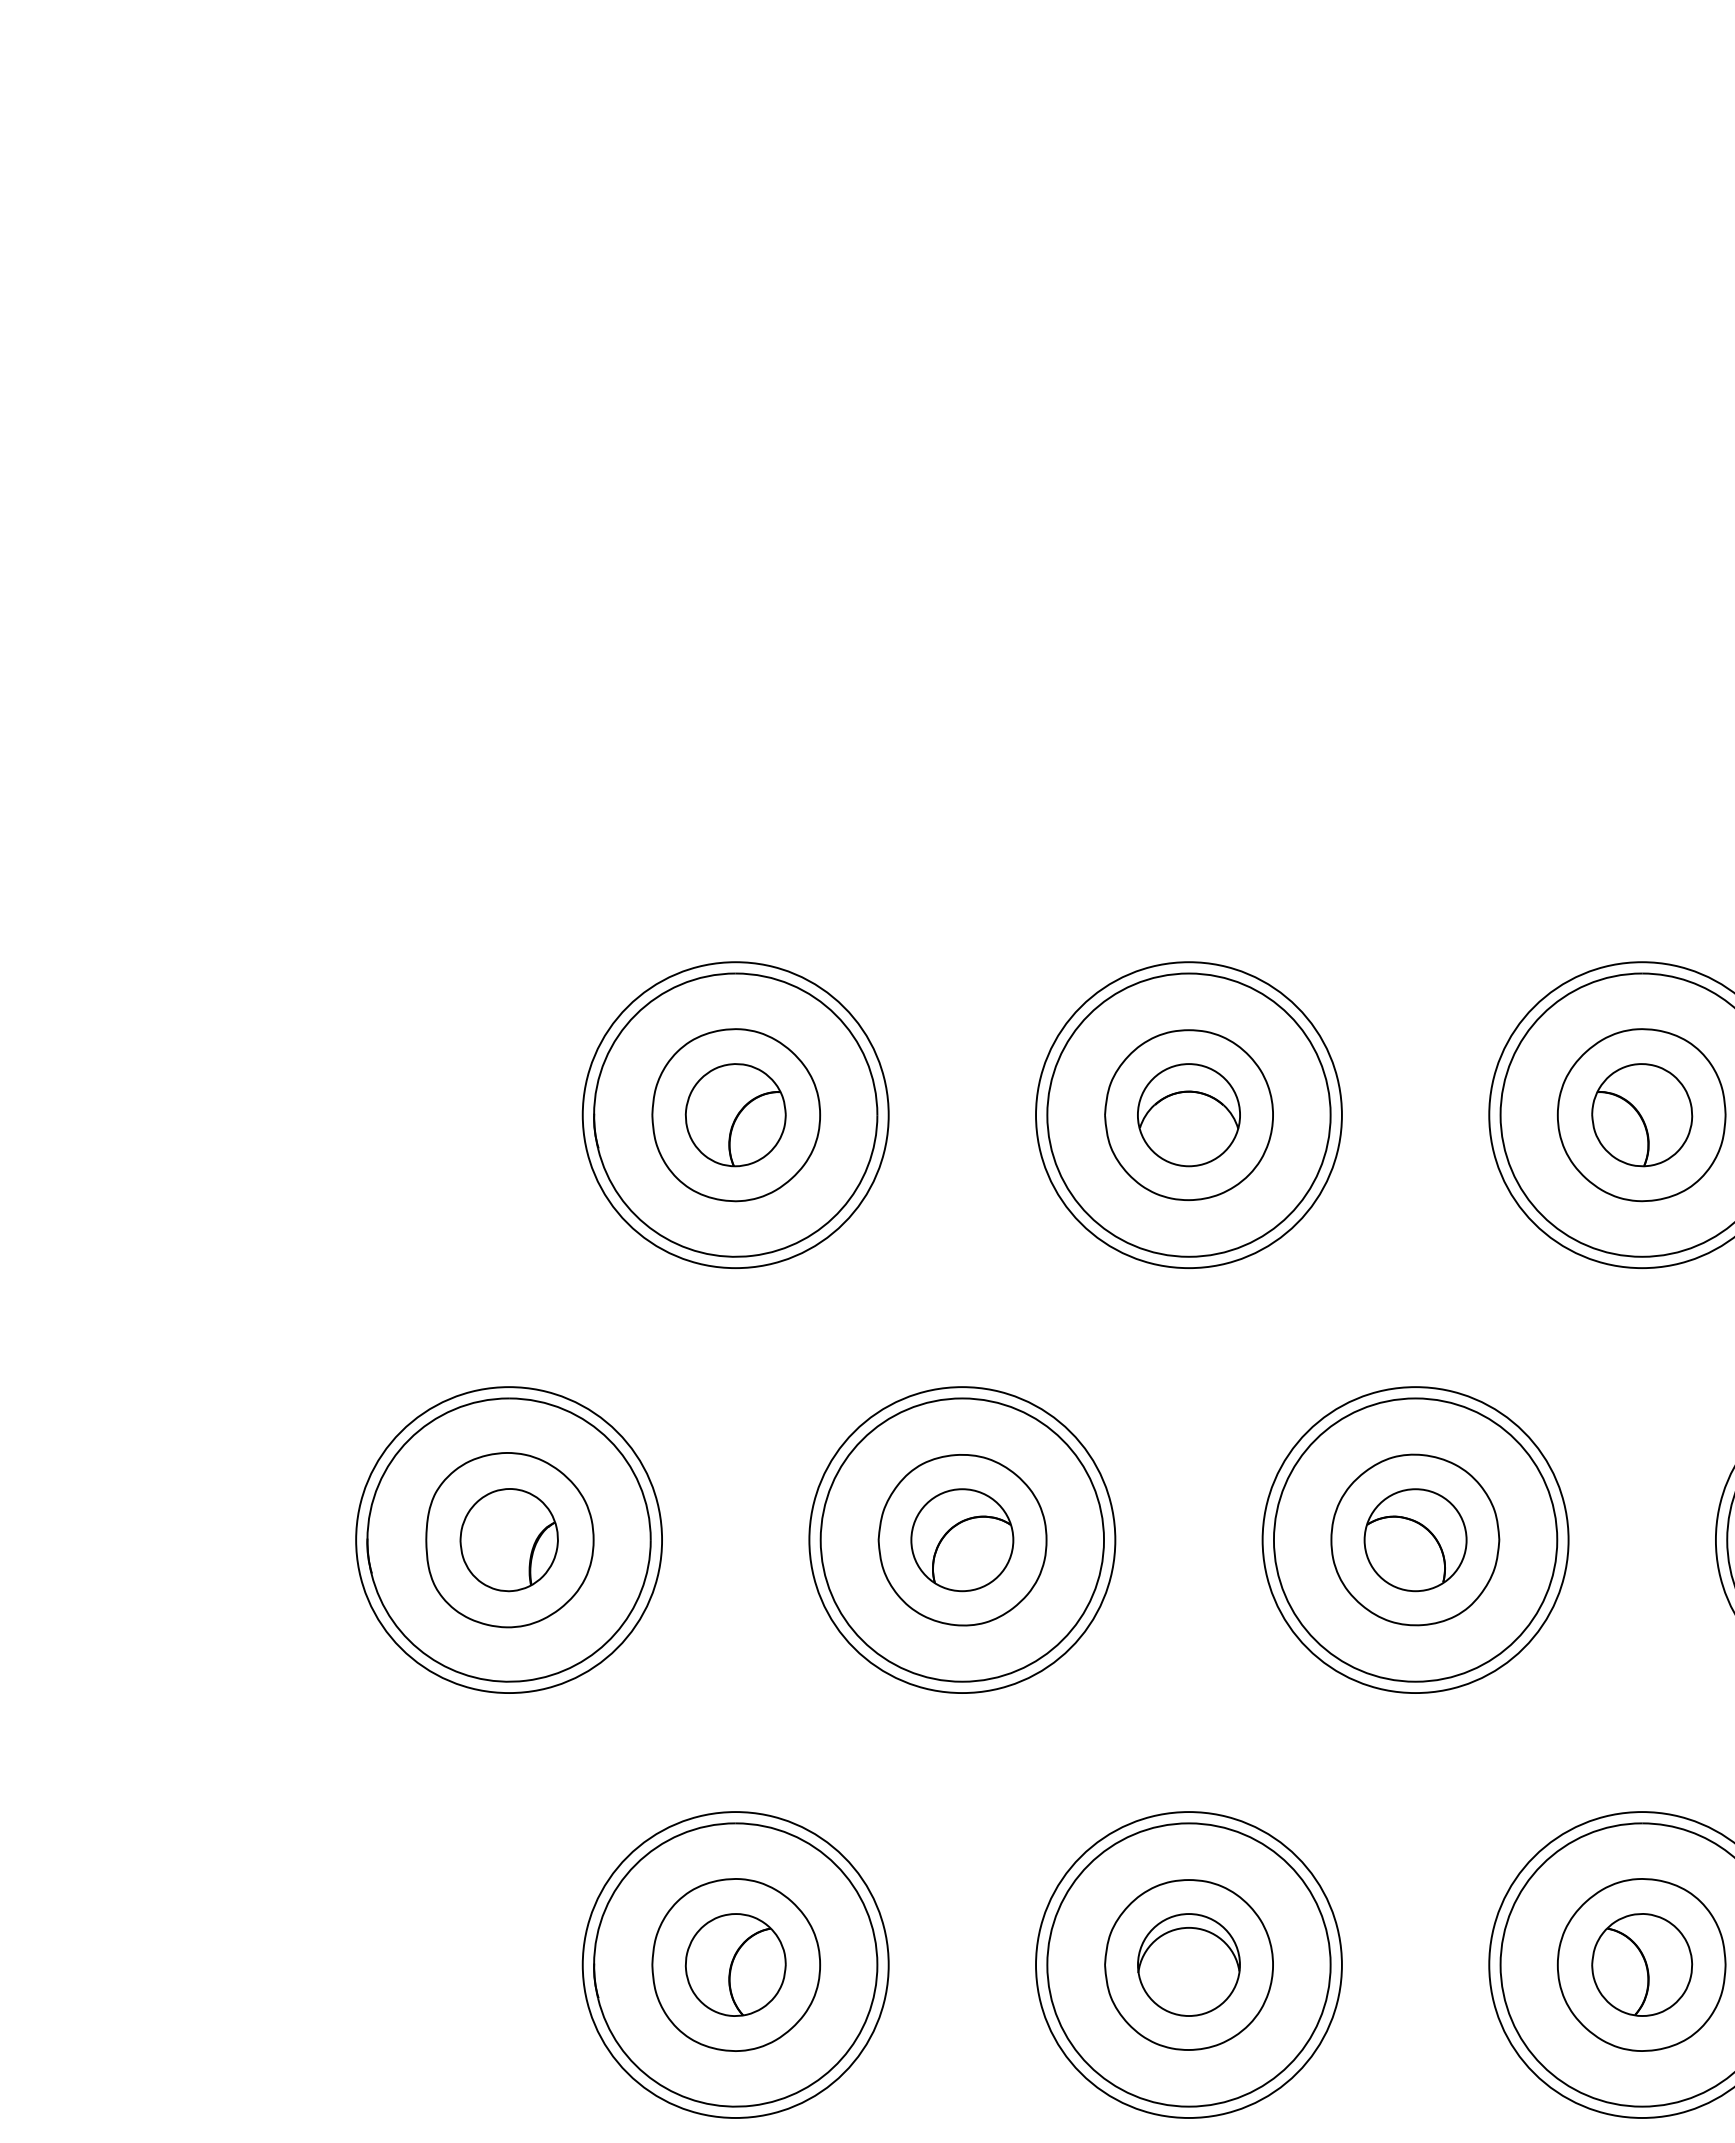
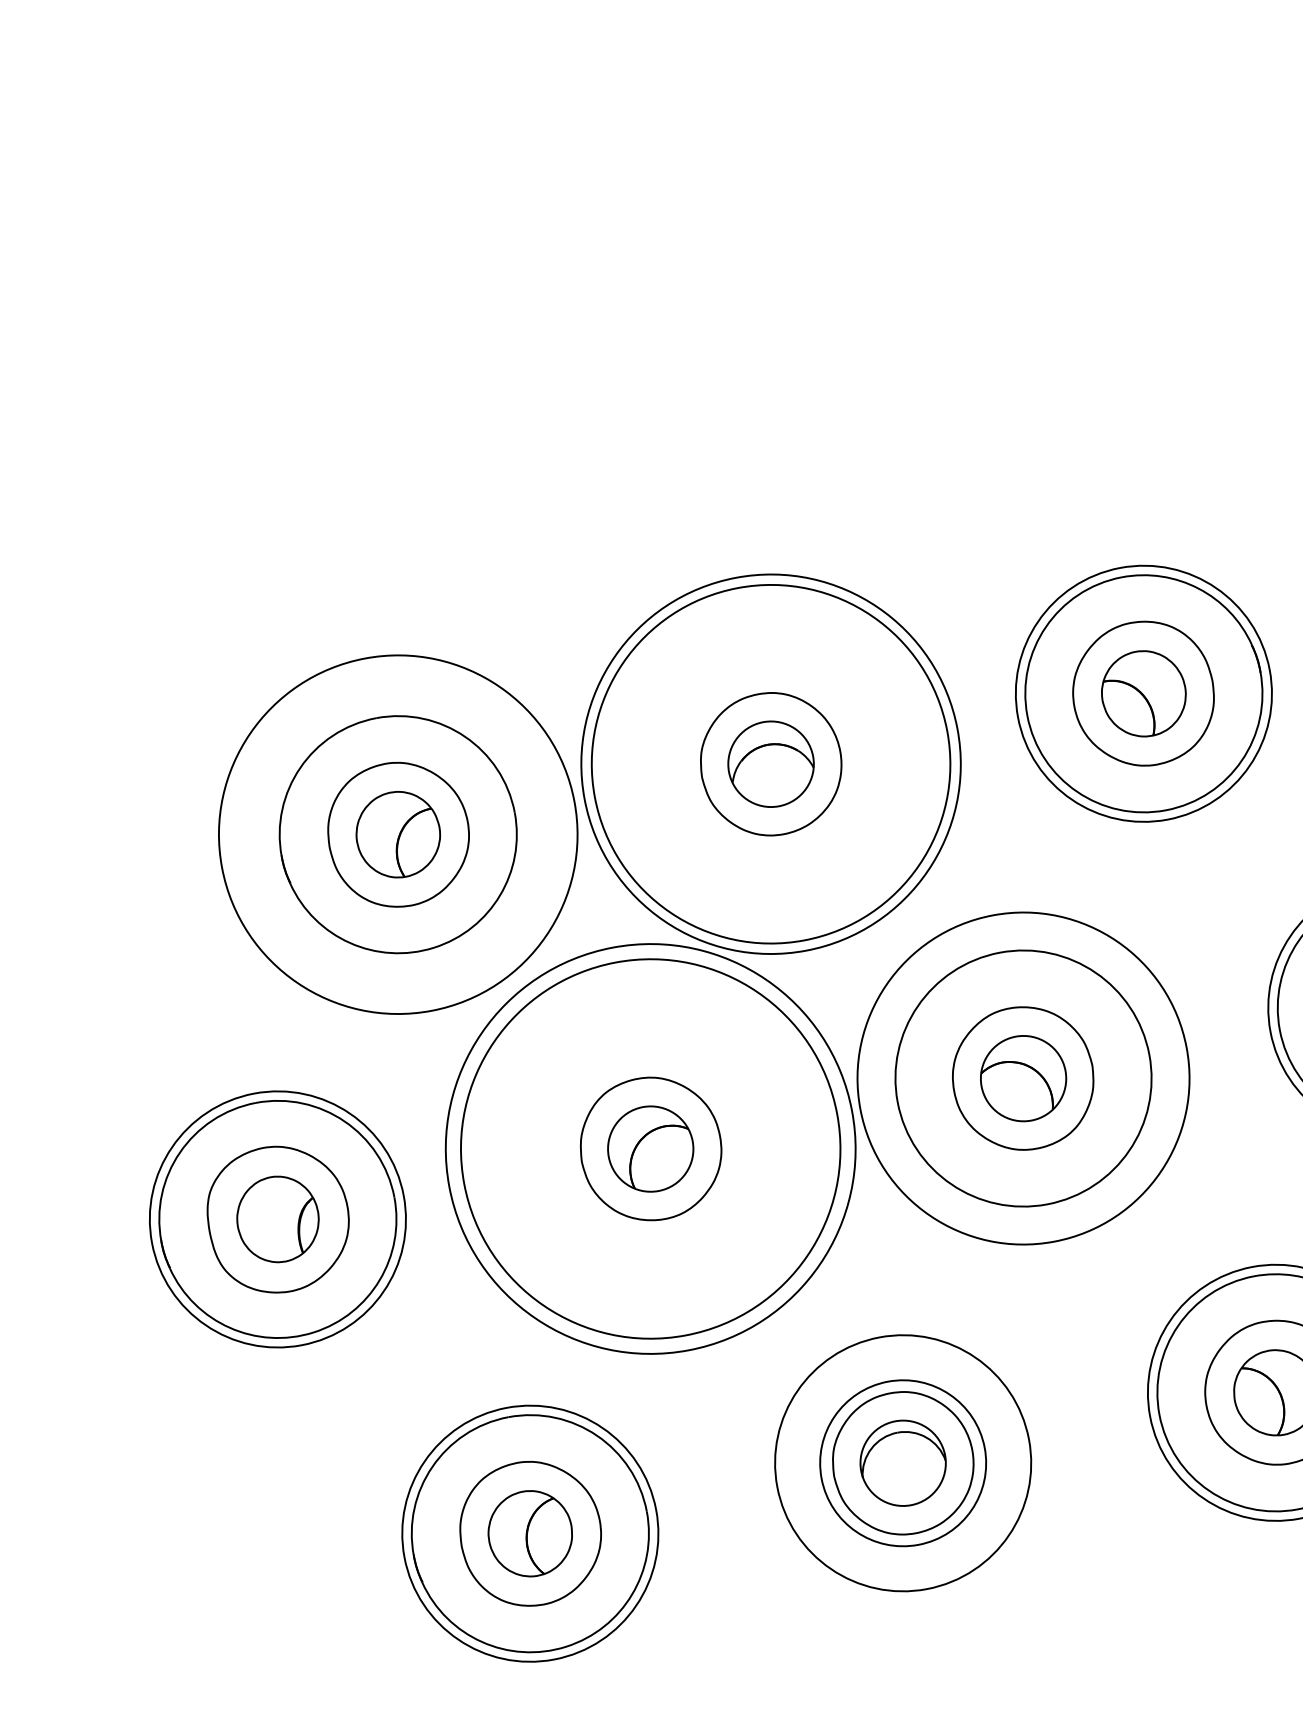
circle: (1188, 1114) -> (770, 763), size x1.6
circle: (735, 1115) -> (398, 835), size x1.4
circle: (1188, 1115) -> (770, 764), size x1.4
circle: (962, 1539) -> (650, 1148), size x1.6
circle: (1415, 1539) -> (1023, 1078), size x1.4
circle: (962, 1540) -> (650, 1149), size x1.6
circle: (1188, 1964) -> (902, 1462), size x0.7

